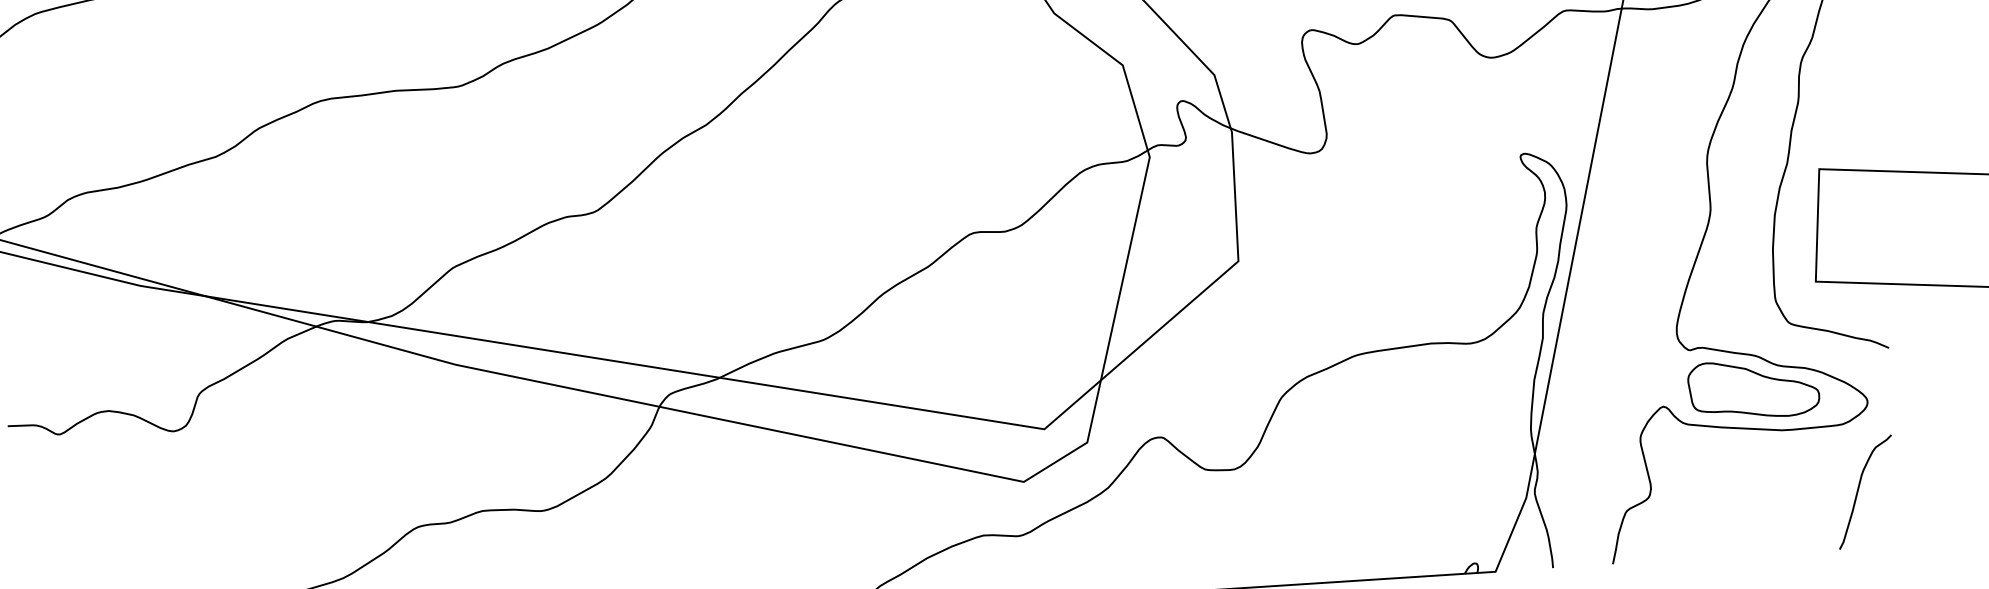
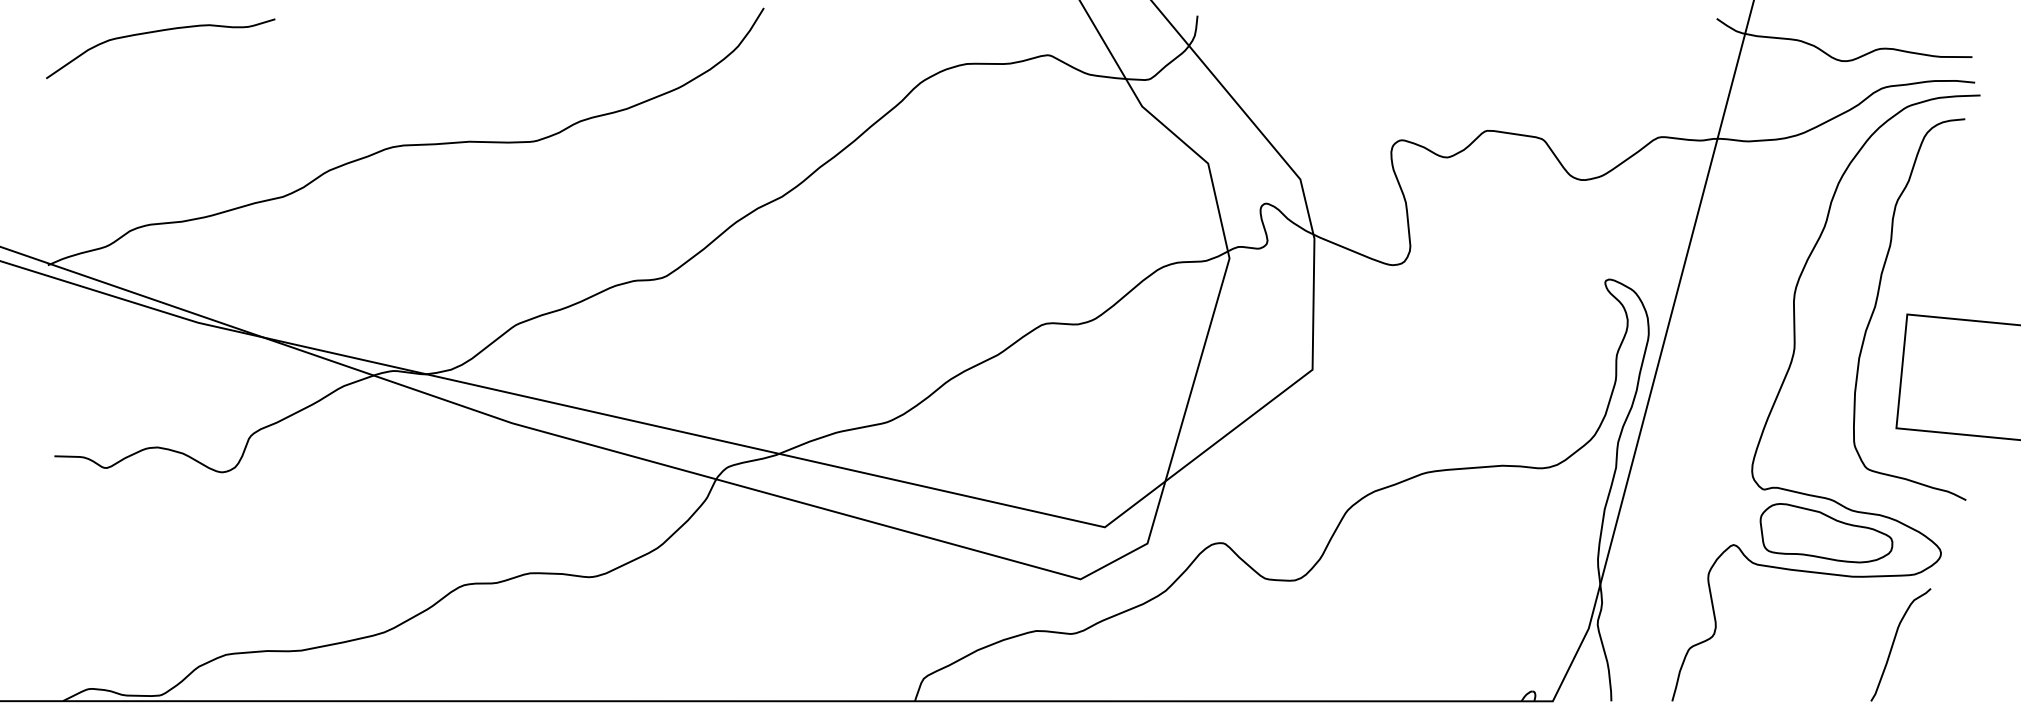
curve: (1858, 490) -> (1894, 642), moved

